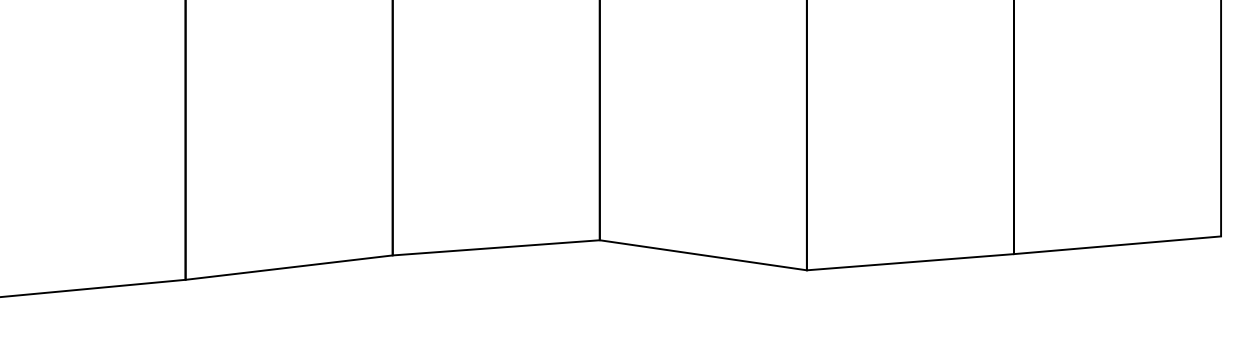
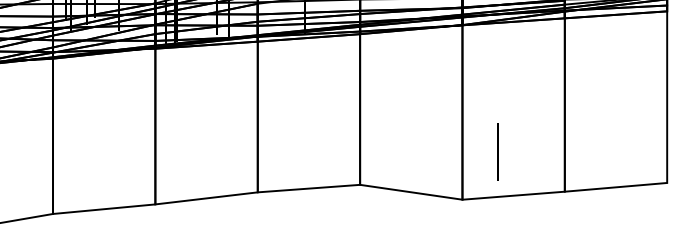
line: (877, 172) -> (497, 151), added

